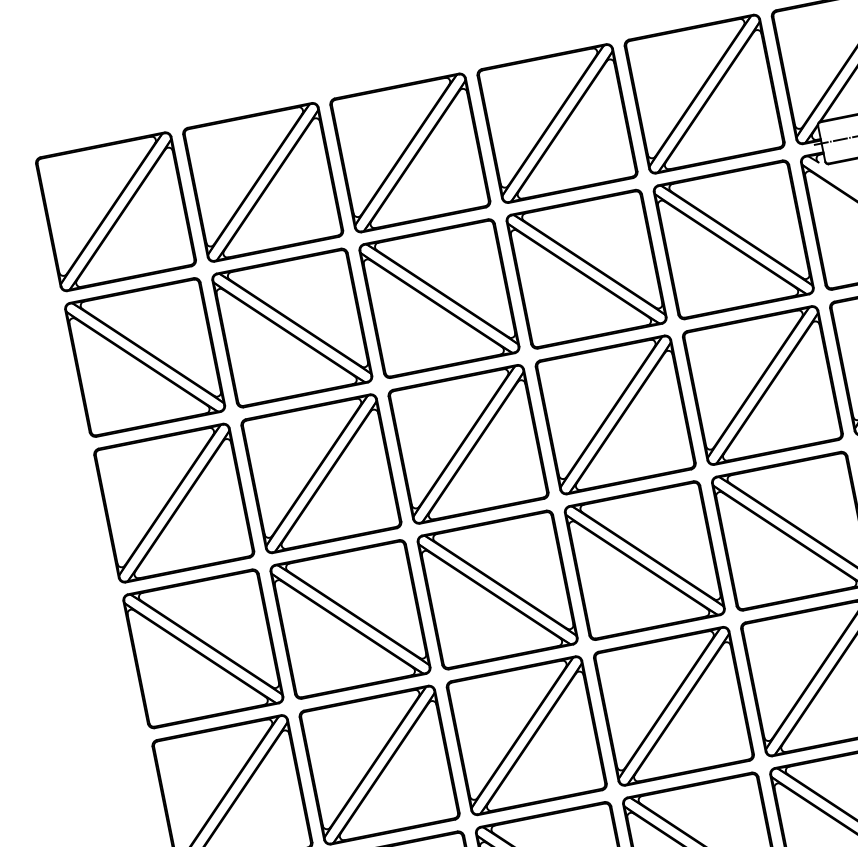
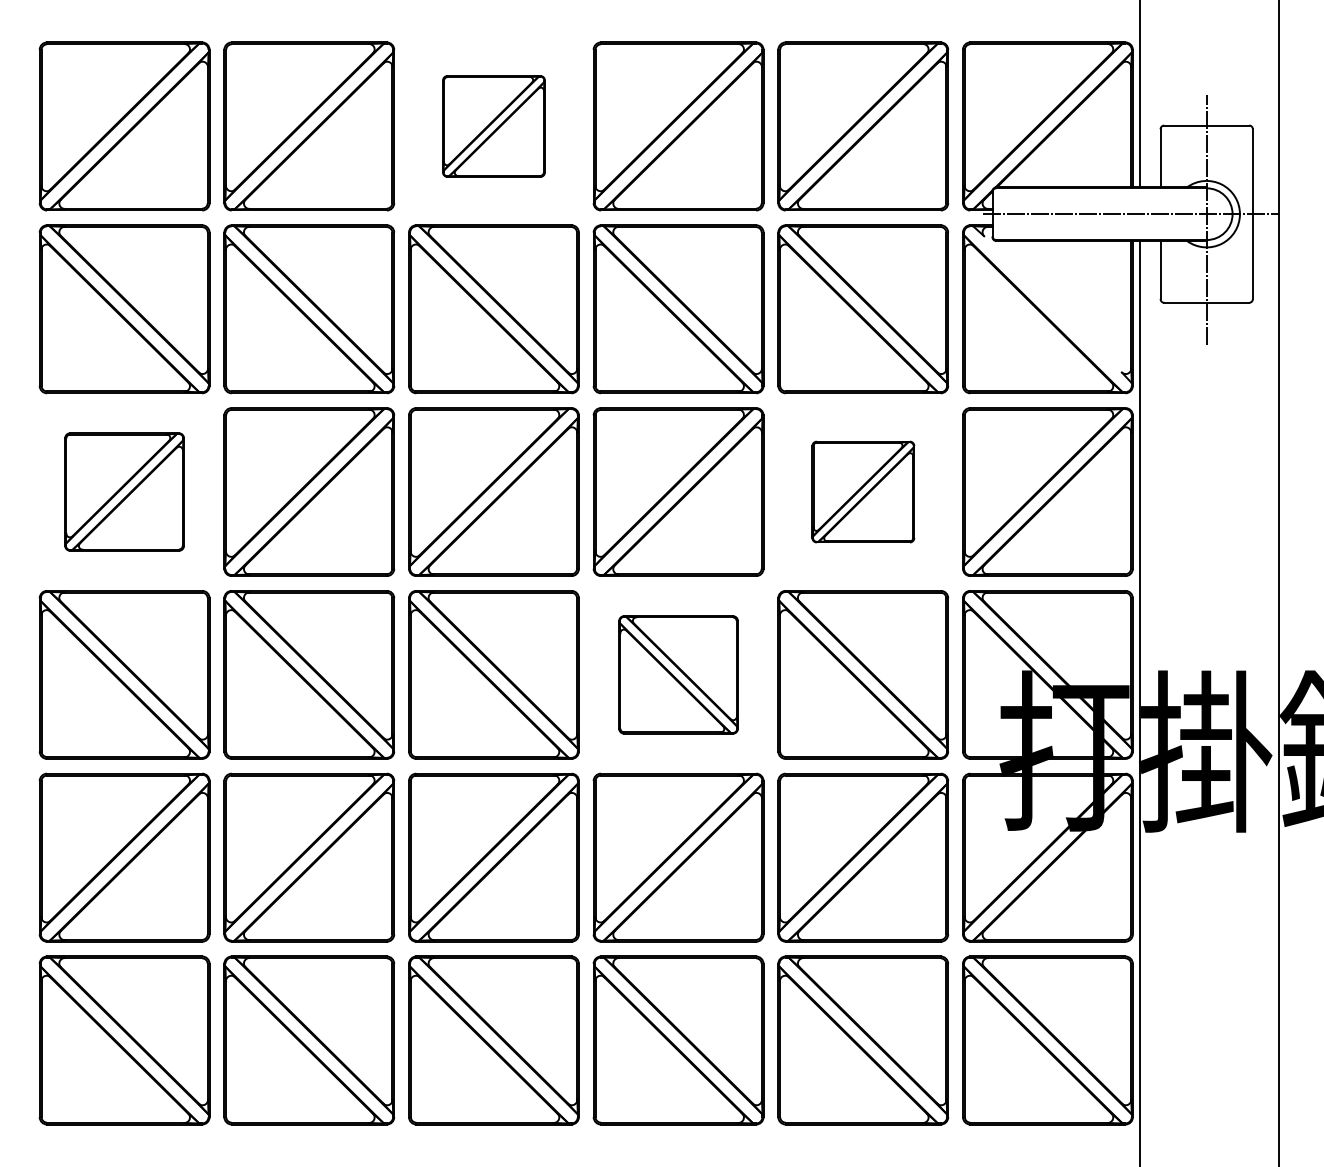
part: (409, 153) -> (493, 126), size x0.6
part: (762, 385) -> (863, 491), size x0.6
part: (174, 502) -> (124, 491), size x0.7
part: (644, 560) -> (678, 674), size x0.7

